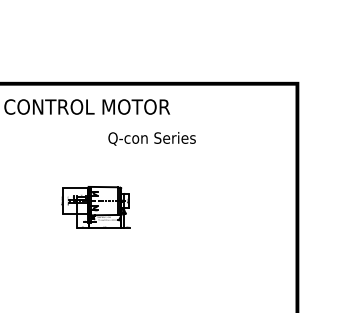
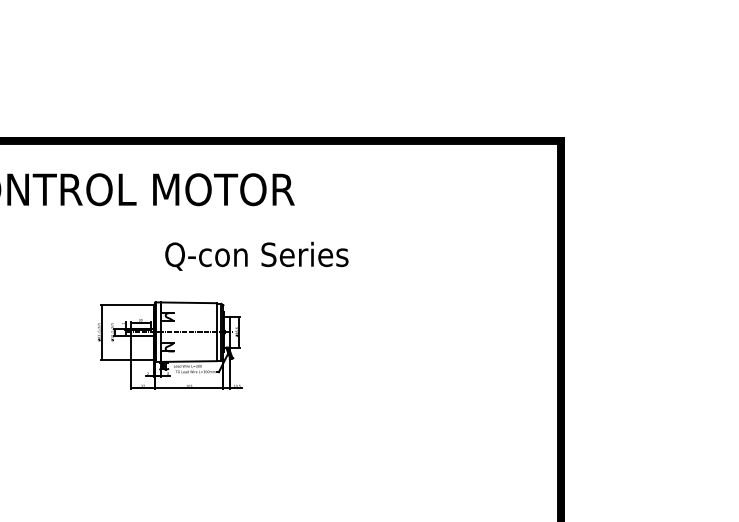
part: (95, 207) -> (169, 345), moved

